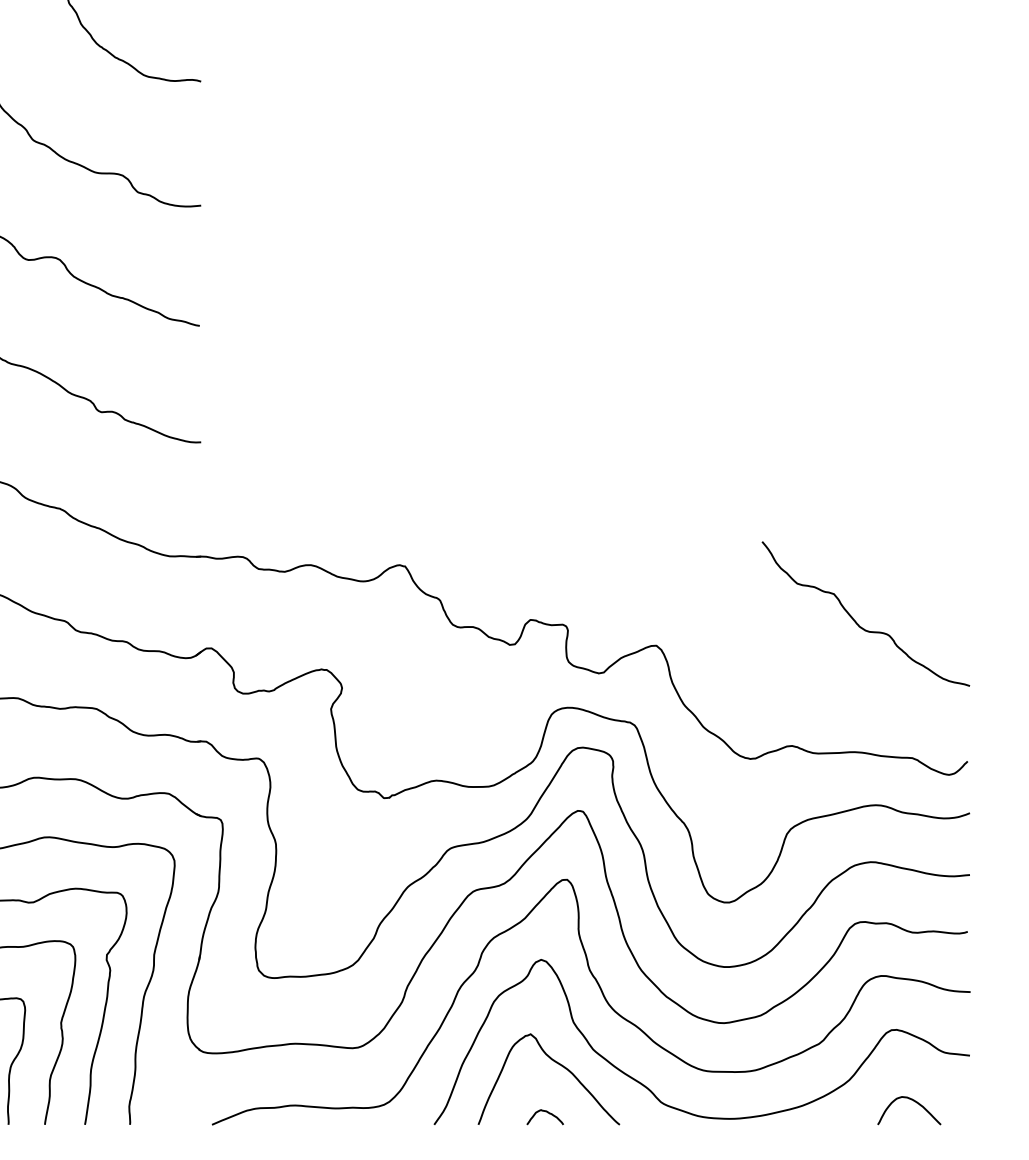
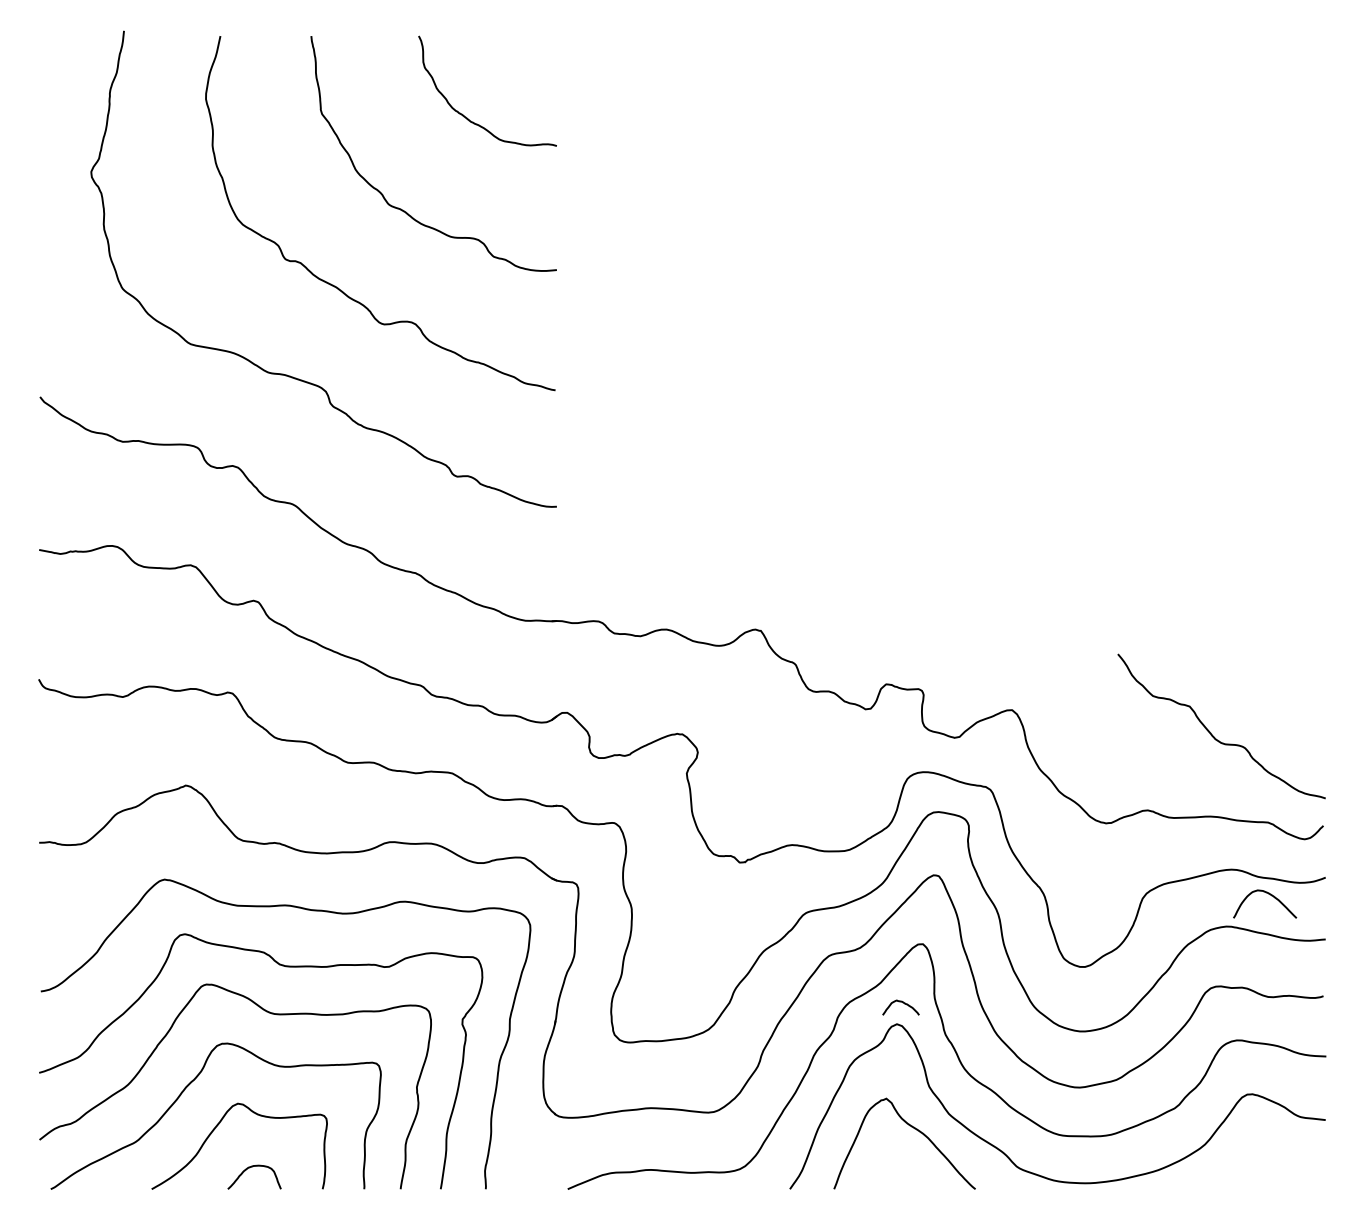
curve: (856, 622) -> (1212, 734), moved
curve: (915, 1103) -> (1271, 896), moved
curve: (546, 1113) -> (902, 1003), moved

